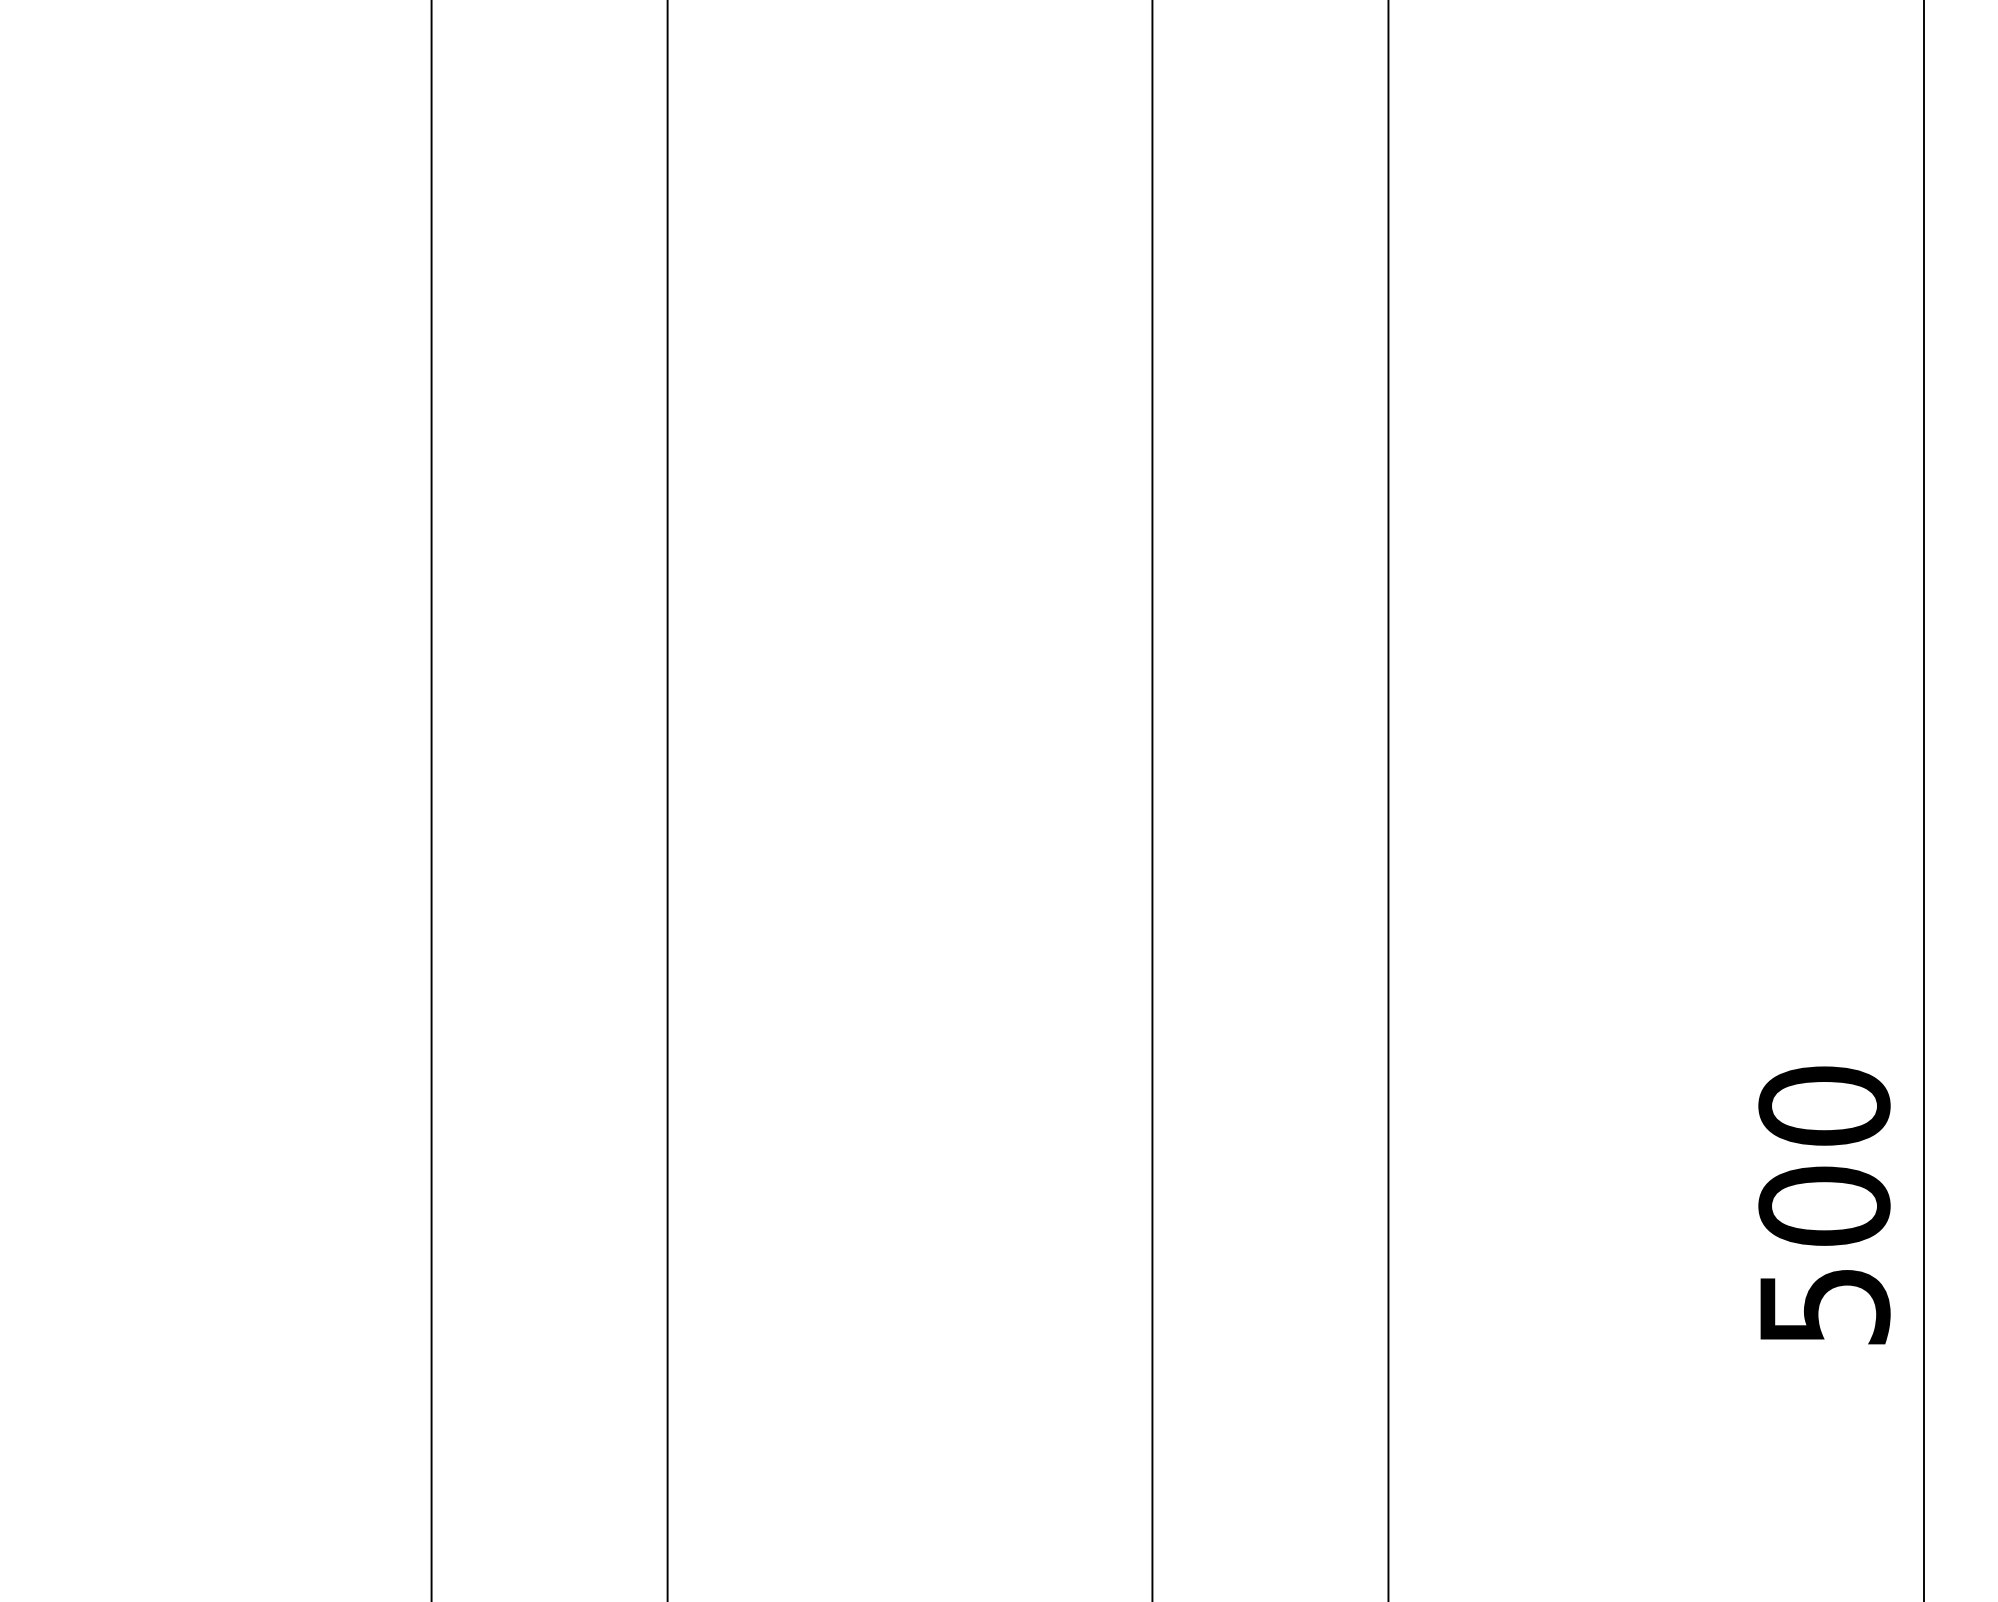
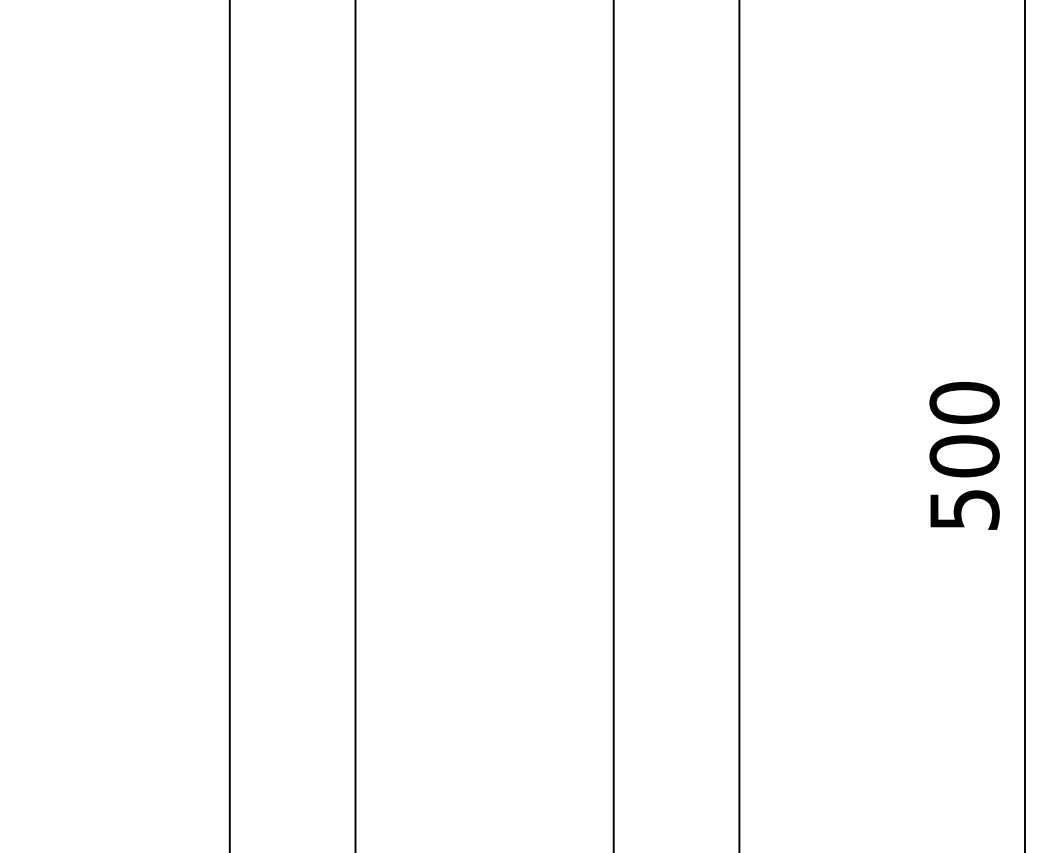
text: (1824, 1204) -> (964, 455), moved

